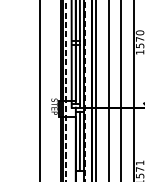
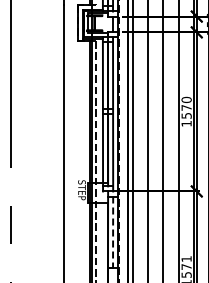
line: (80, 141) -> (113, 232), solid -> dashed

